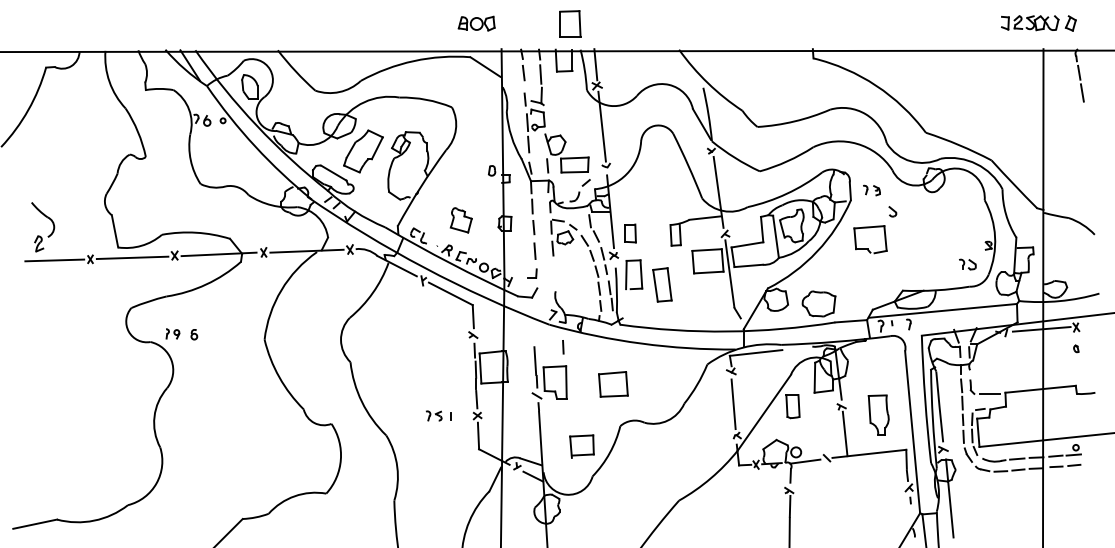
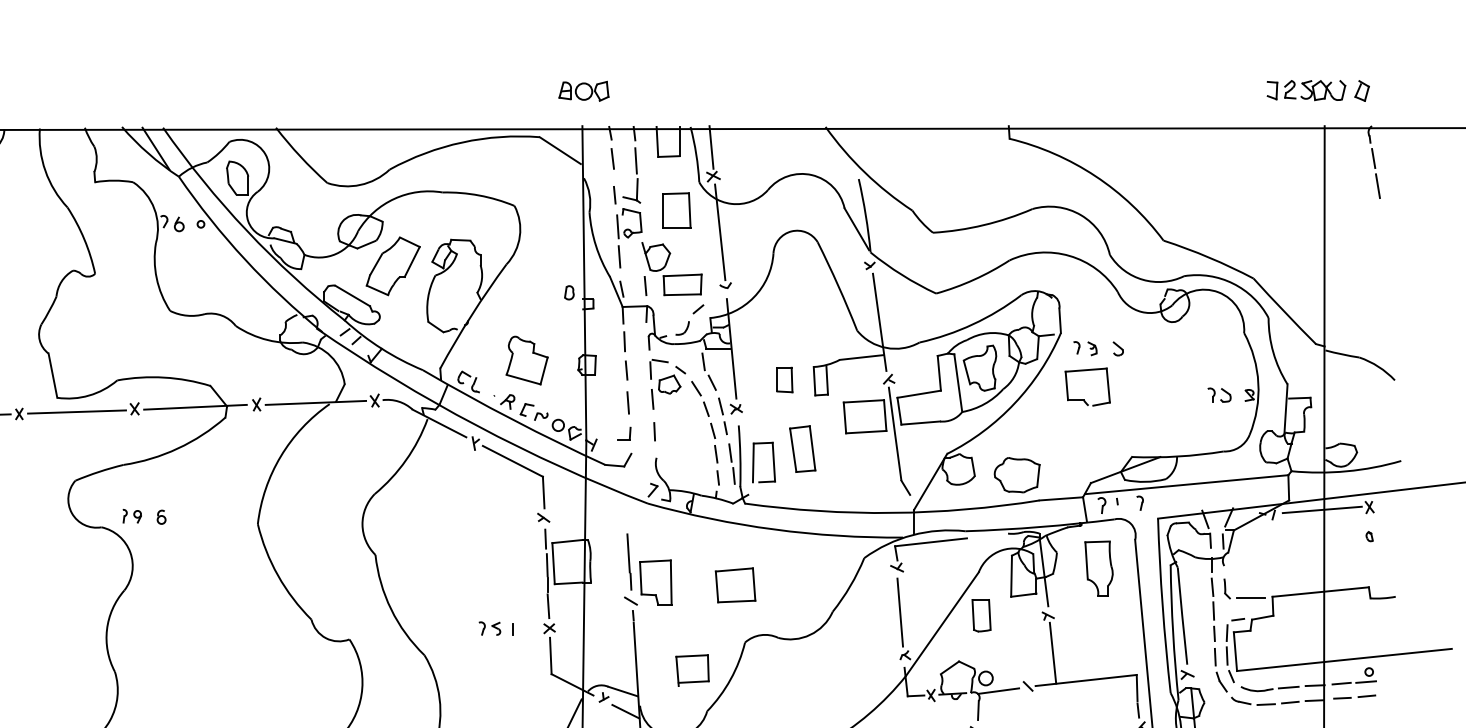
part: (476, 23) -> (583, 91), moved
part: (570, 23) -> (676, 210), moved
part: (871, 190) -> (1084, 348), moved
part: (461, 220) -> (527, 360), size x1.43
part: (630, 233) -> (785, 380), moved
part: (967, 264) -> (1219, 395), moved
part: (634, 274) -> (764, 462), moved
line: (563, 347) -> (654, 432), moved
part: (878, 414) -> (1098, 567), moved

